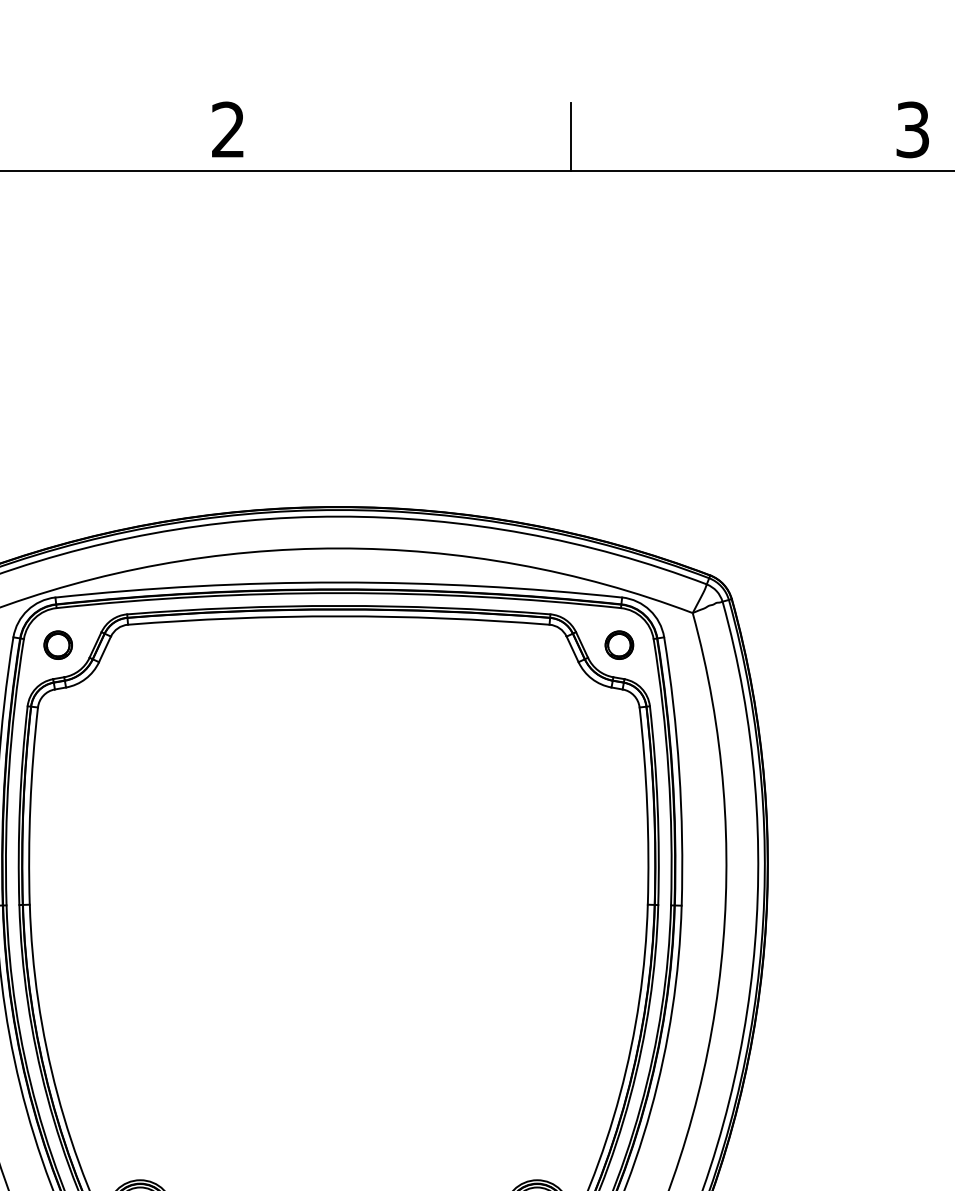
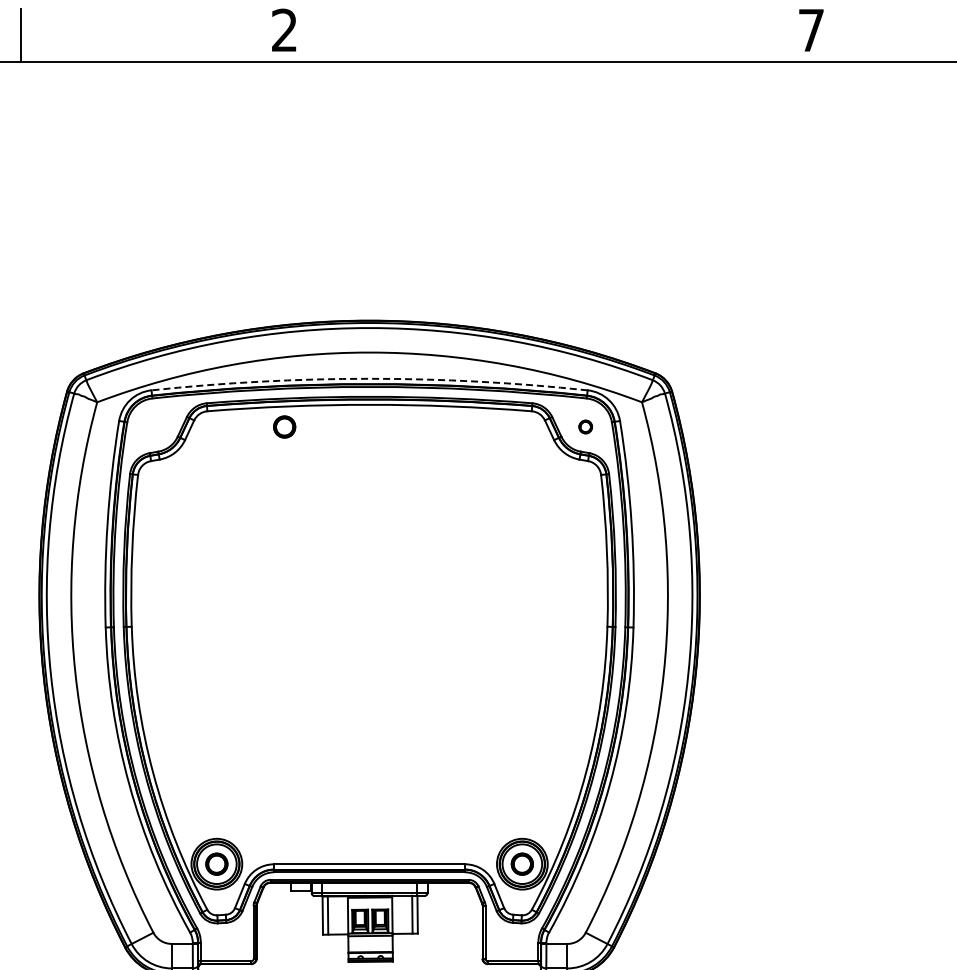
text: (912, 129) -> (811, 30), 3 -> 7
line: (571, 136) -> (548, 35), removed
arc: (338, 582) -> (369, 378), solid -> dashed
part: (58, 644) -> (284, 426), moved
part: (619, 644) -> (585, 426), size x0.6

